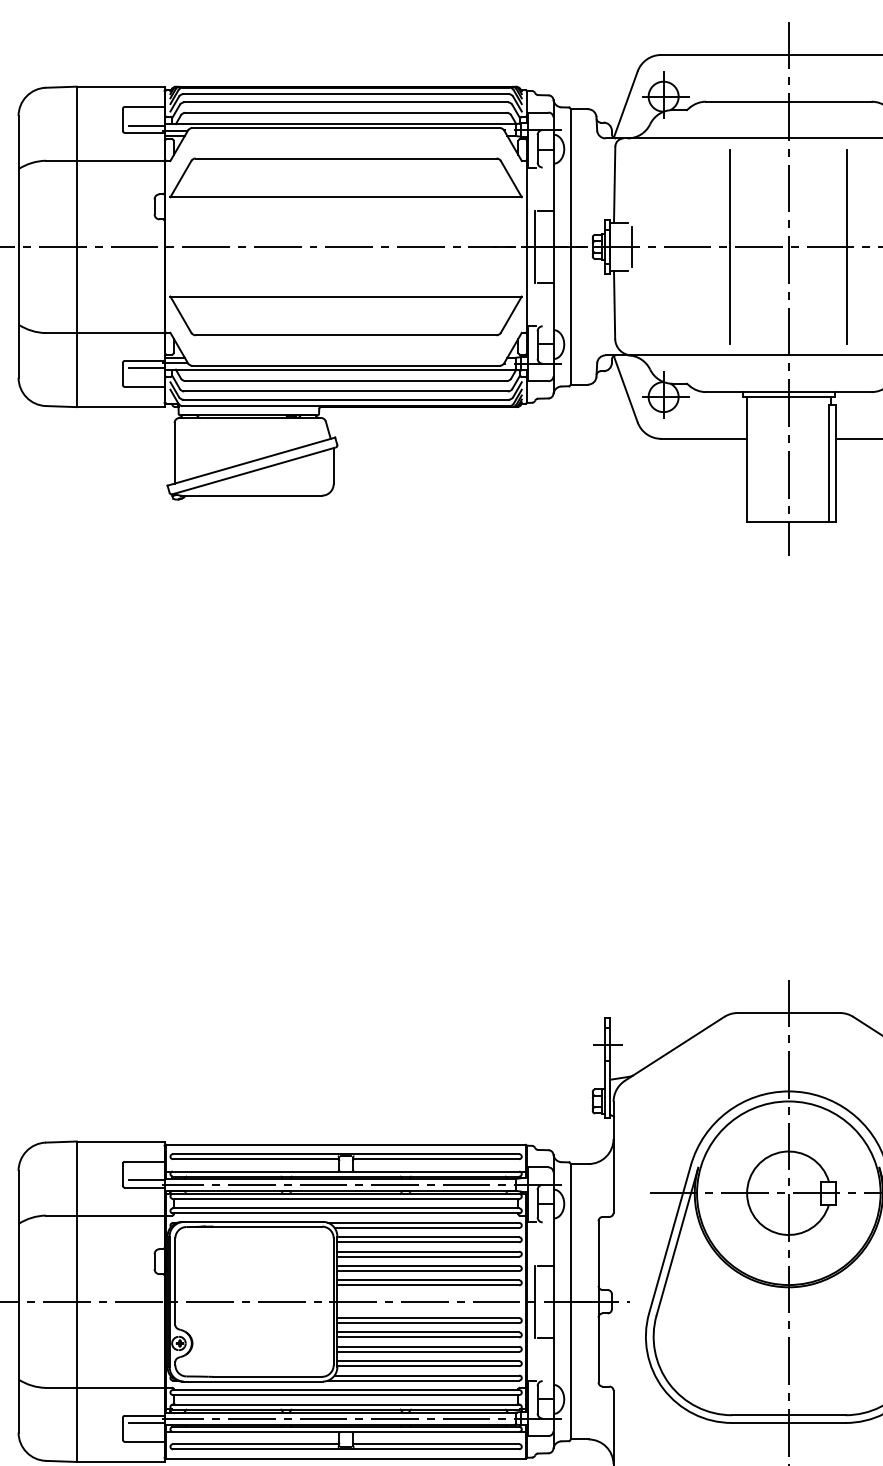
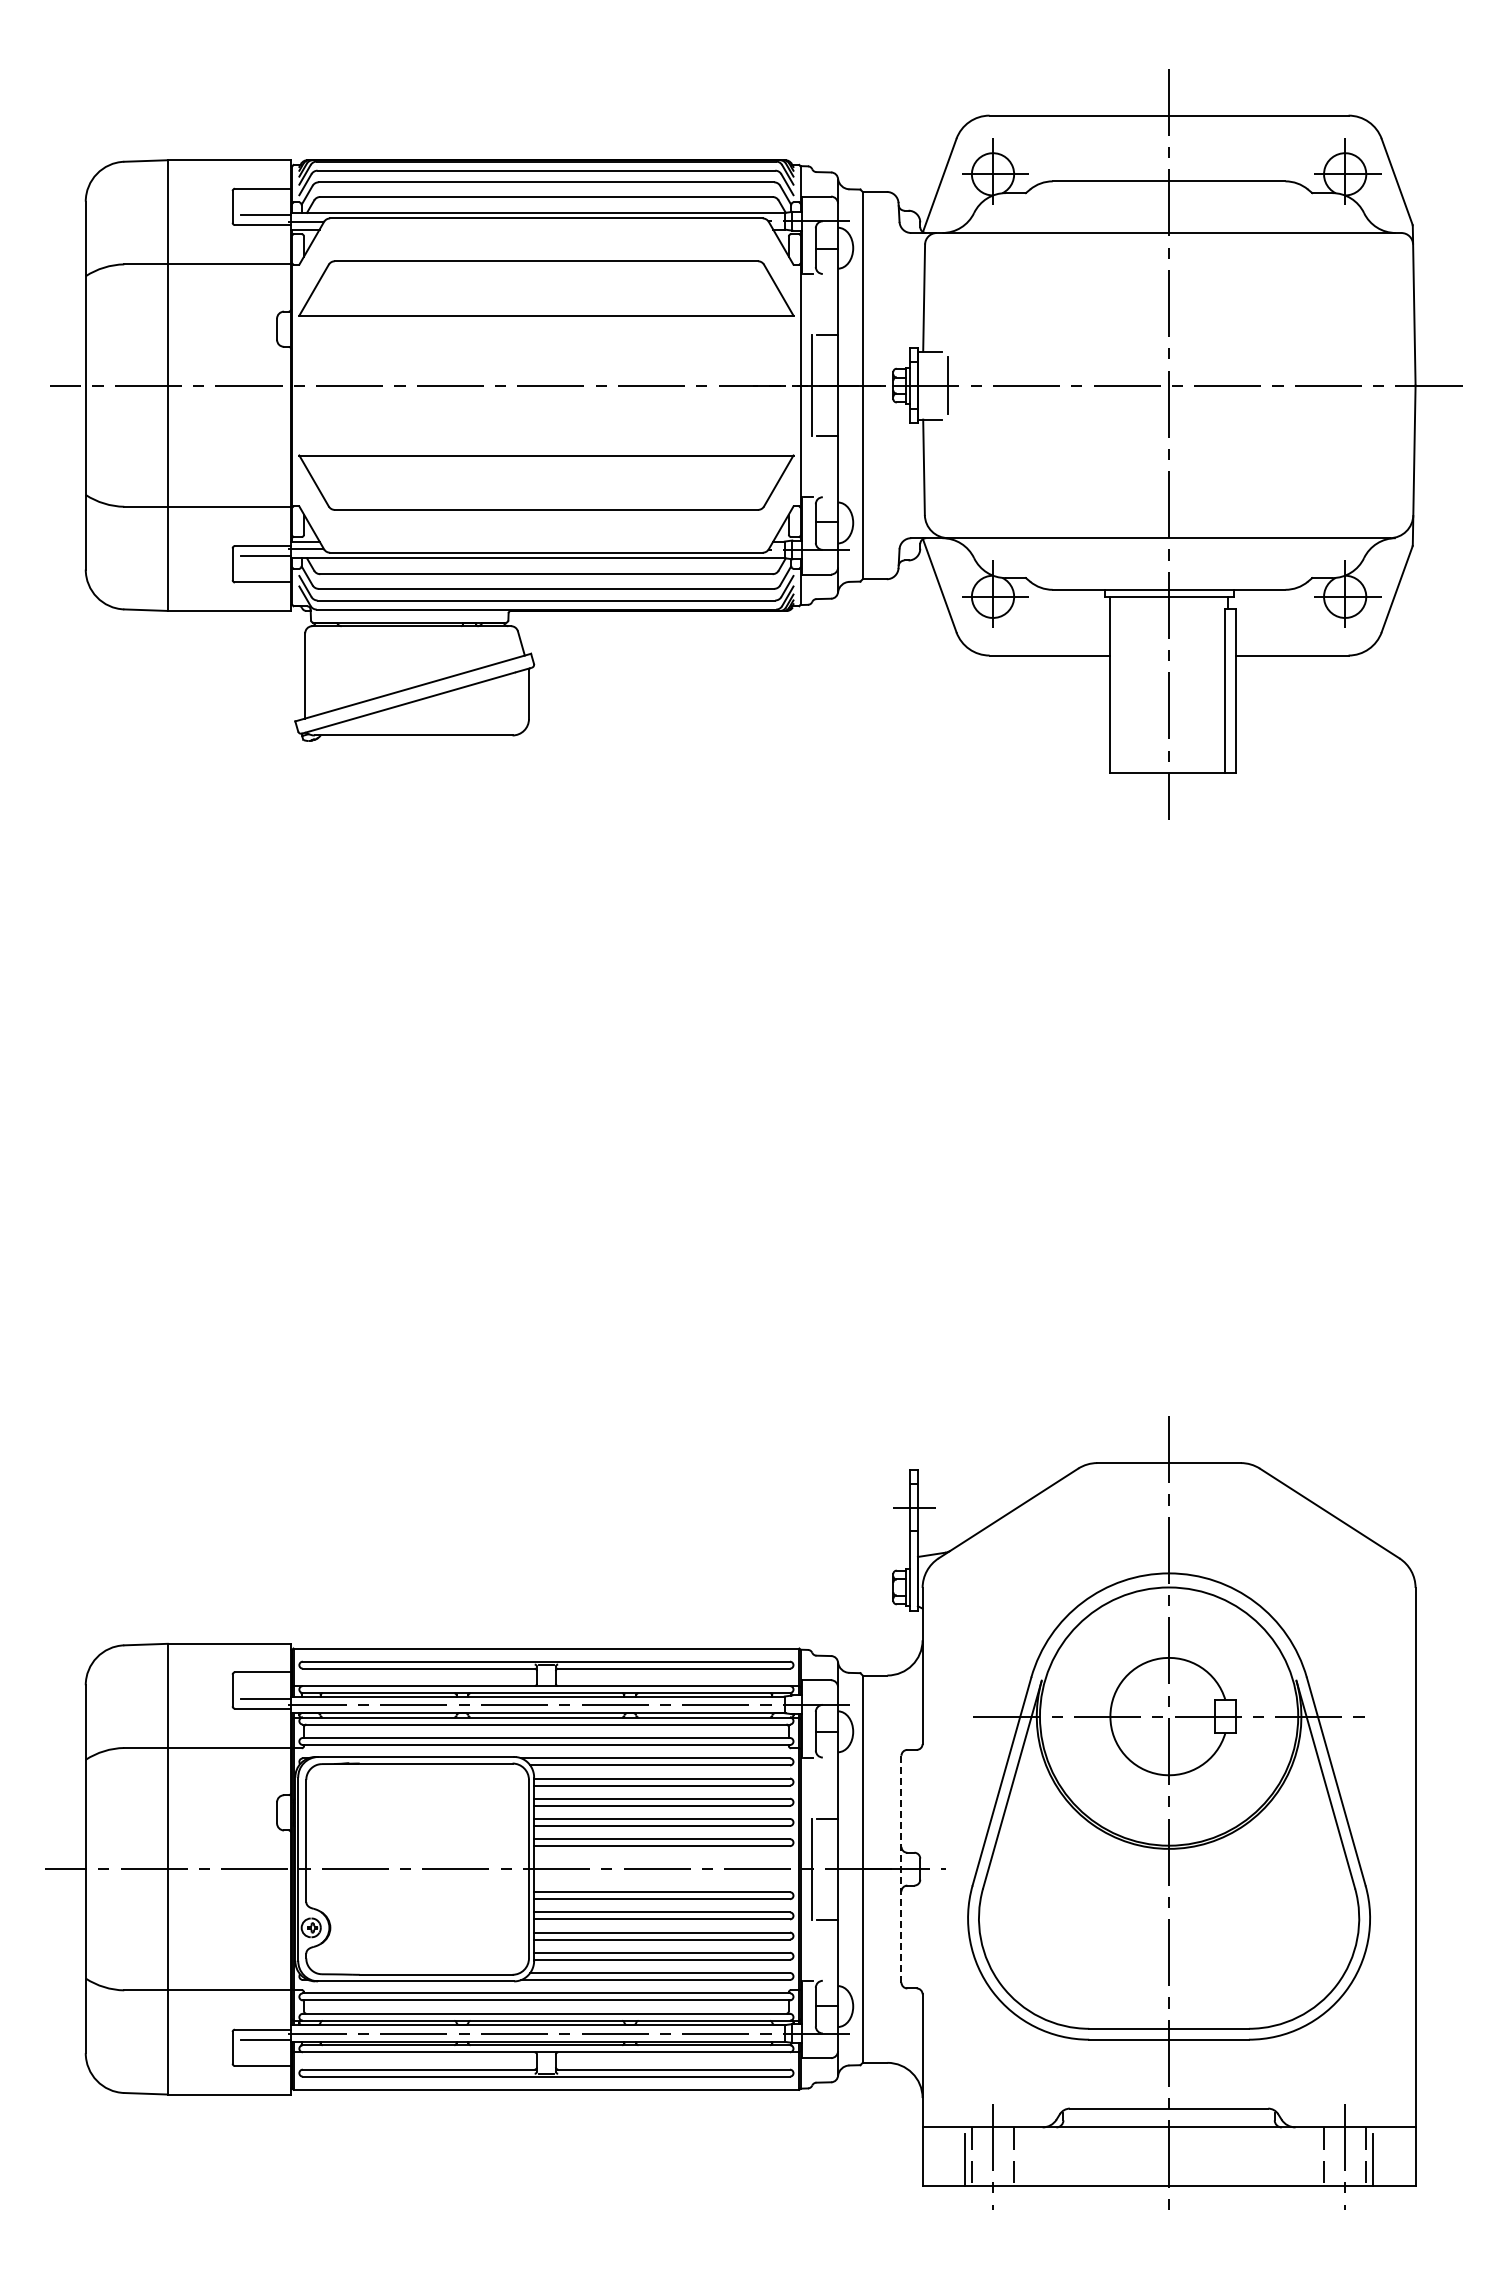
line: (730, 246) -> (1086, 385), removed
line: (847, 246) -> (1251, 385), removed
line: (598, 1301) -> (901, 1868), solid -> dashed

